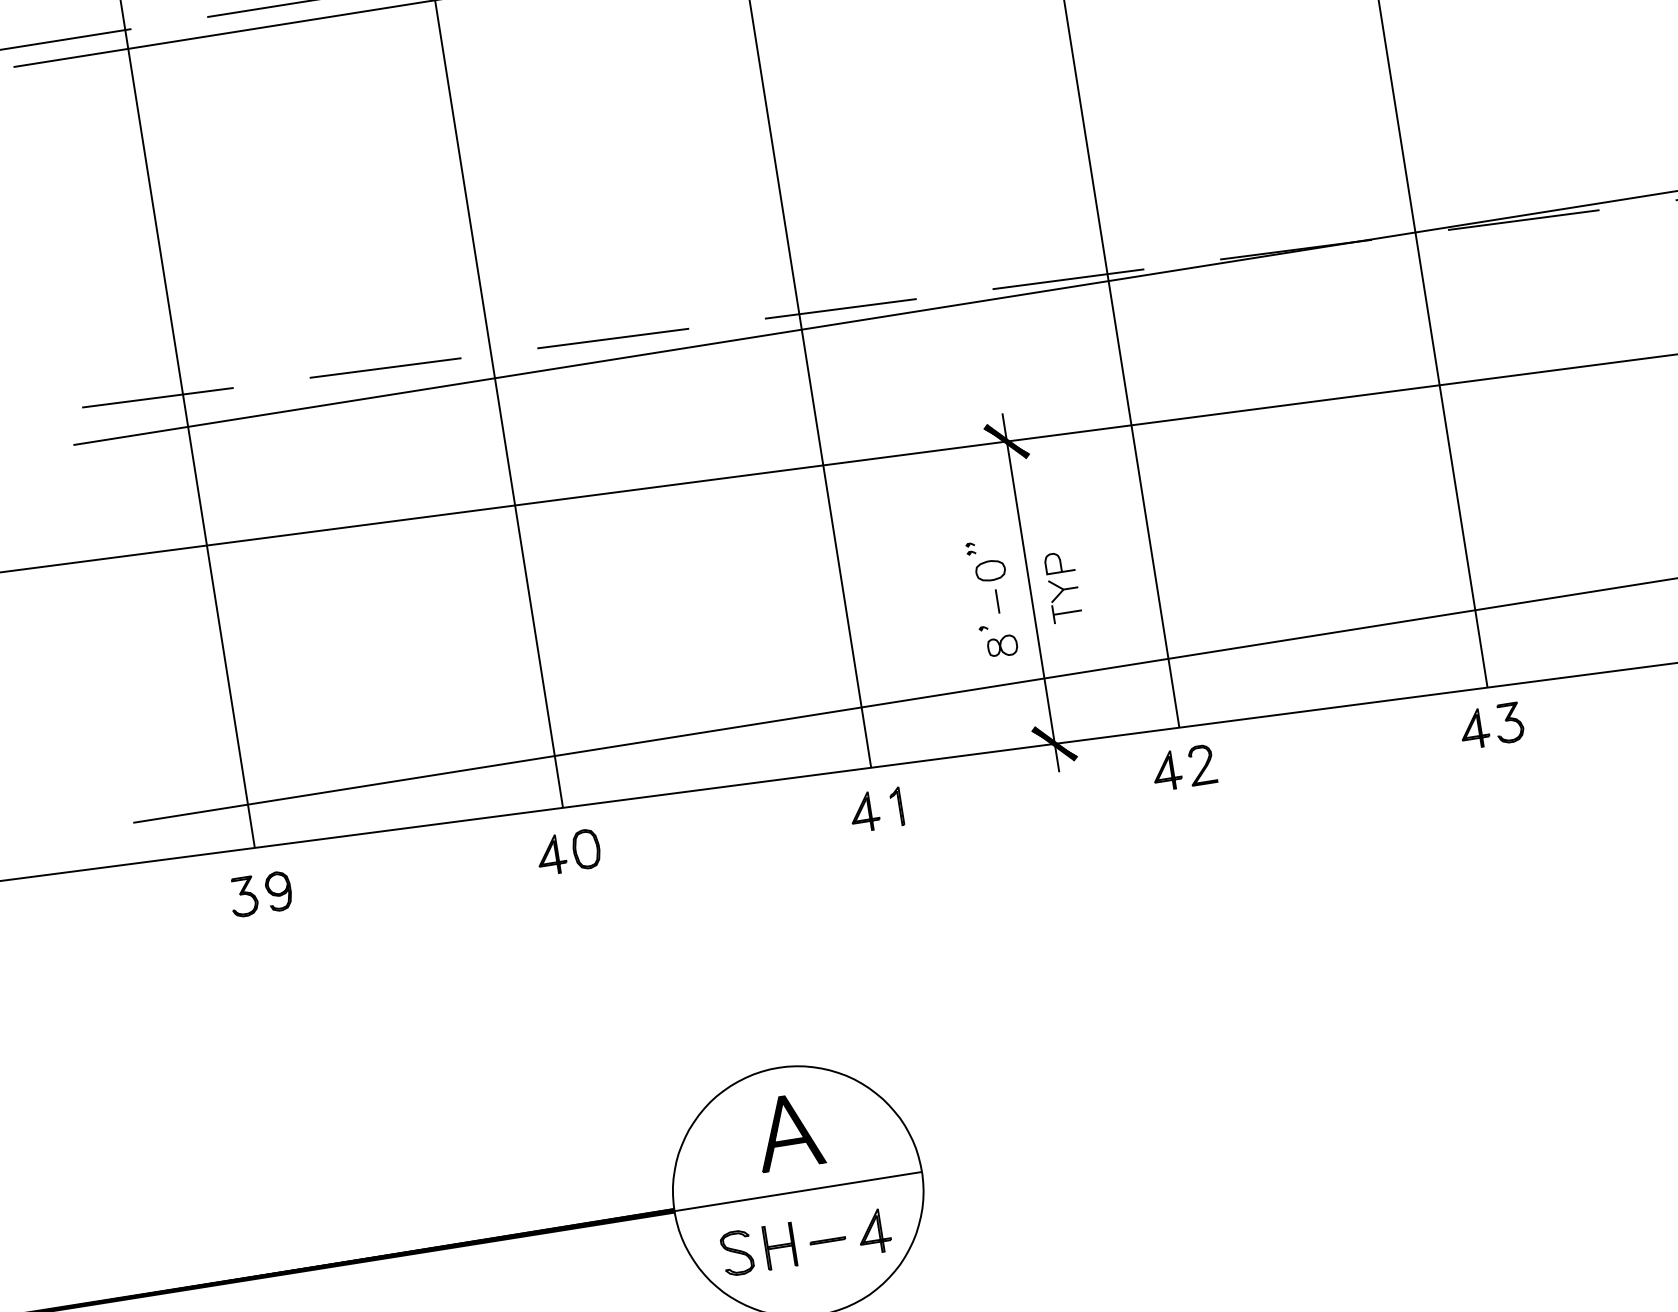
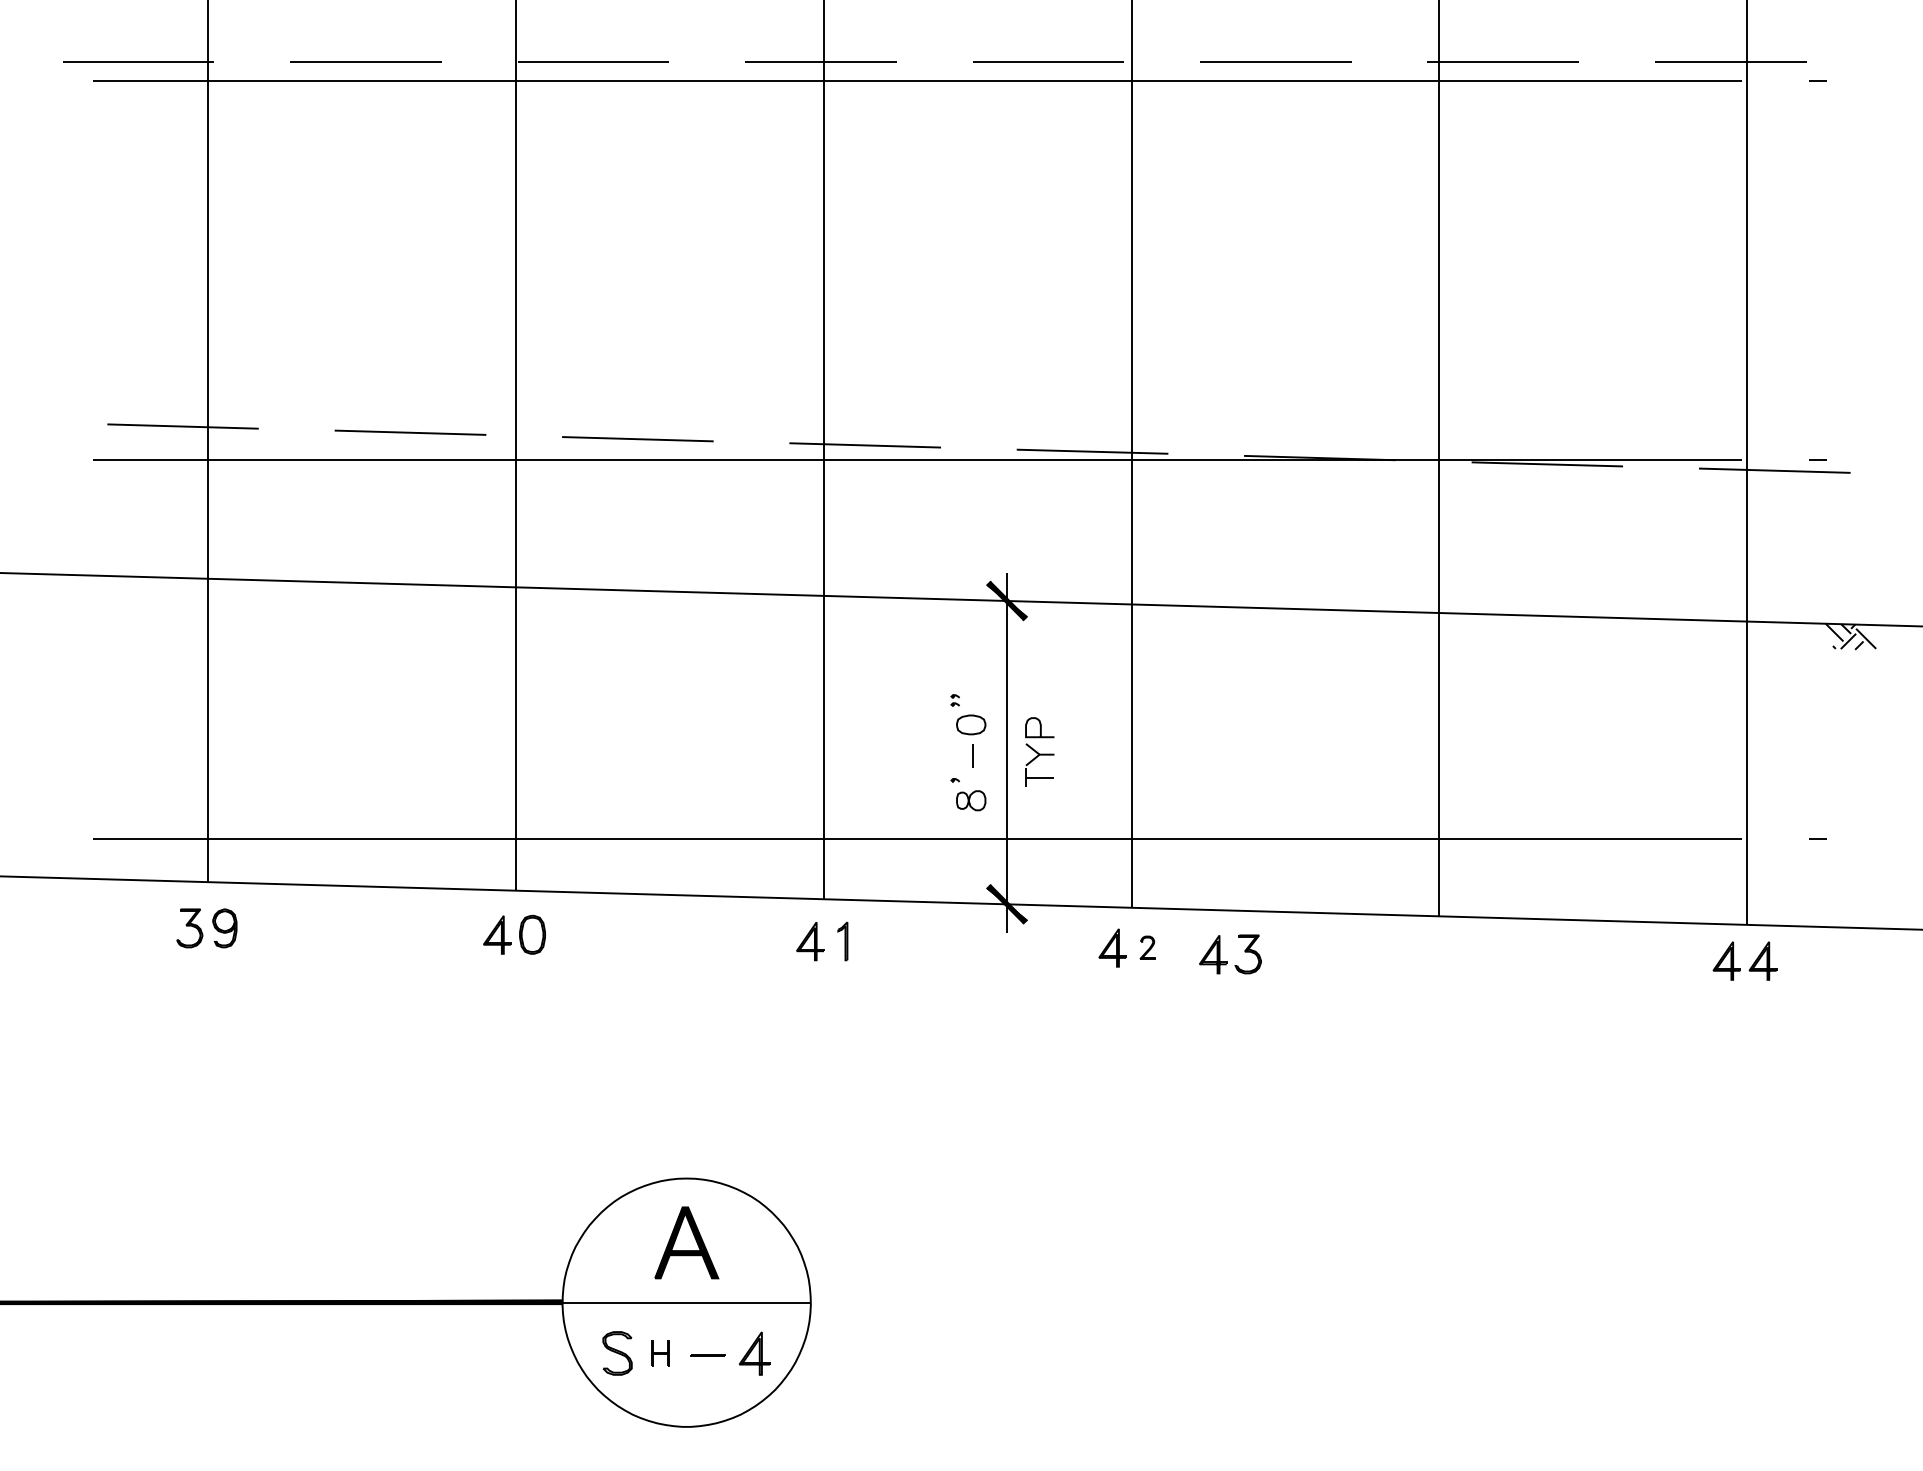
part: (1489, 733) -> (1227, 961), moved
part: (1201, 764) -> (1147, 947), size x0.6
part: (780, 1246) -> (660, 1353), size x0.6

